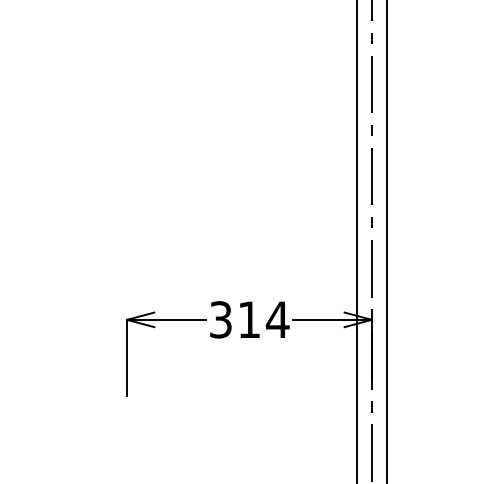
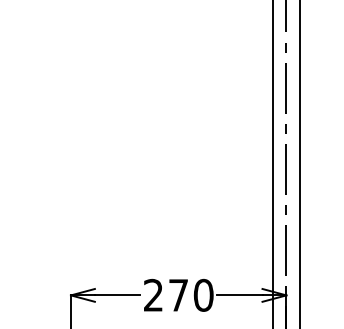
text: (249, 319) -> (178, 295), 314 -> 270

